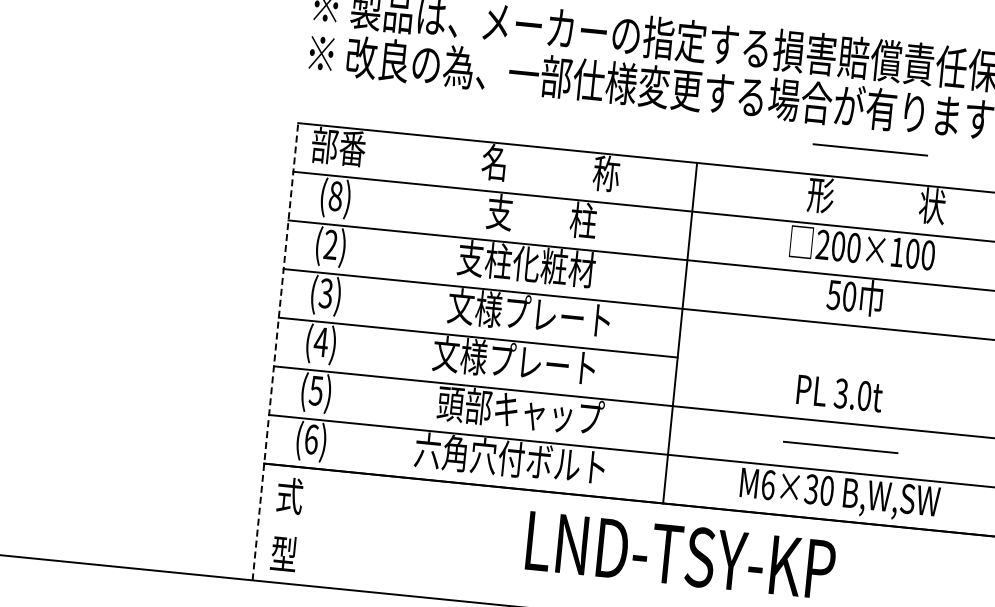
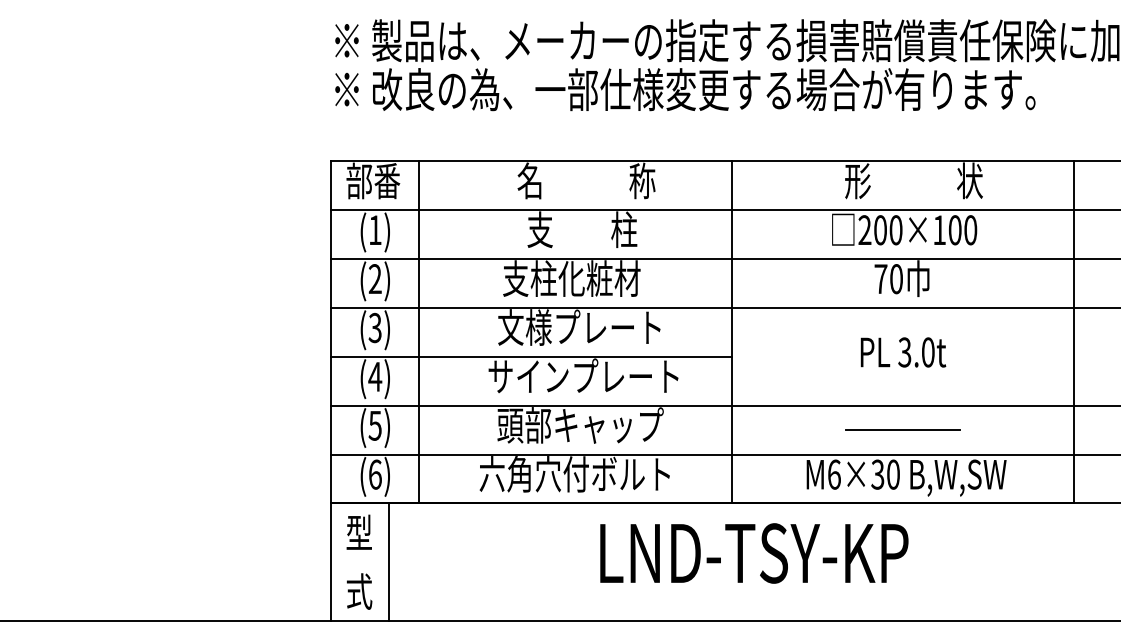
line: (870, 149) -> (902, 130), removed
text: (335, 196) -> (375, 230), (8) -> (1)
text: (833, 295) -> (880, 279), 50 -> 70
line: (368, 302) -> (418, 332), added
line: (275, 351) -> (330, 390), dashed -> solid
text: (528, 362) -> (583, 376), 文様プレート -> サインプレート
text: (839, 393) -> (903, 352), moved
text: (290, 495) -> (359, 532), 式 -> 型
line: (317, 527) -> (389, 561), added
text: (284, 554) -> (359, 591), 型 -> 式

